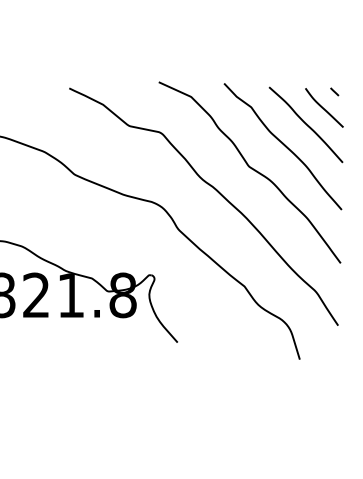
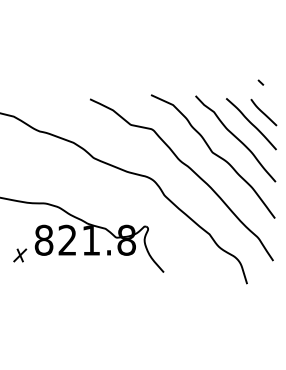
curve: (334, 91) -> (260, 82), moved

